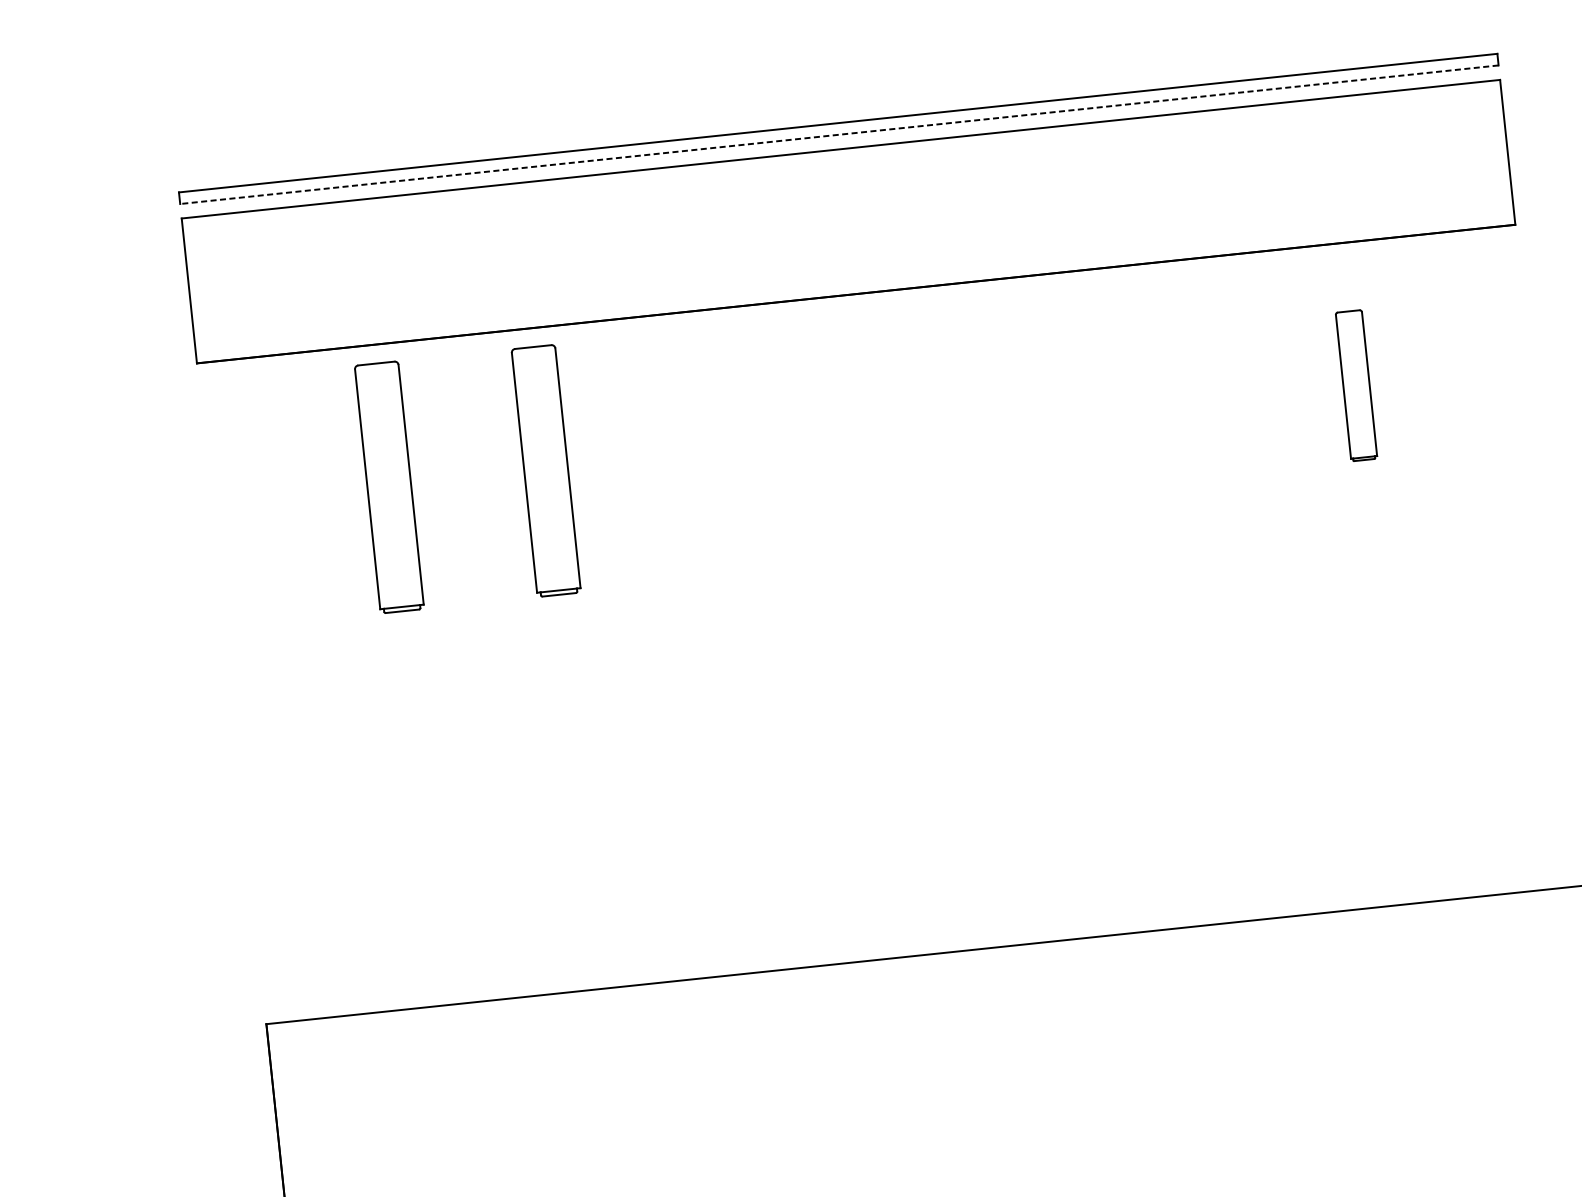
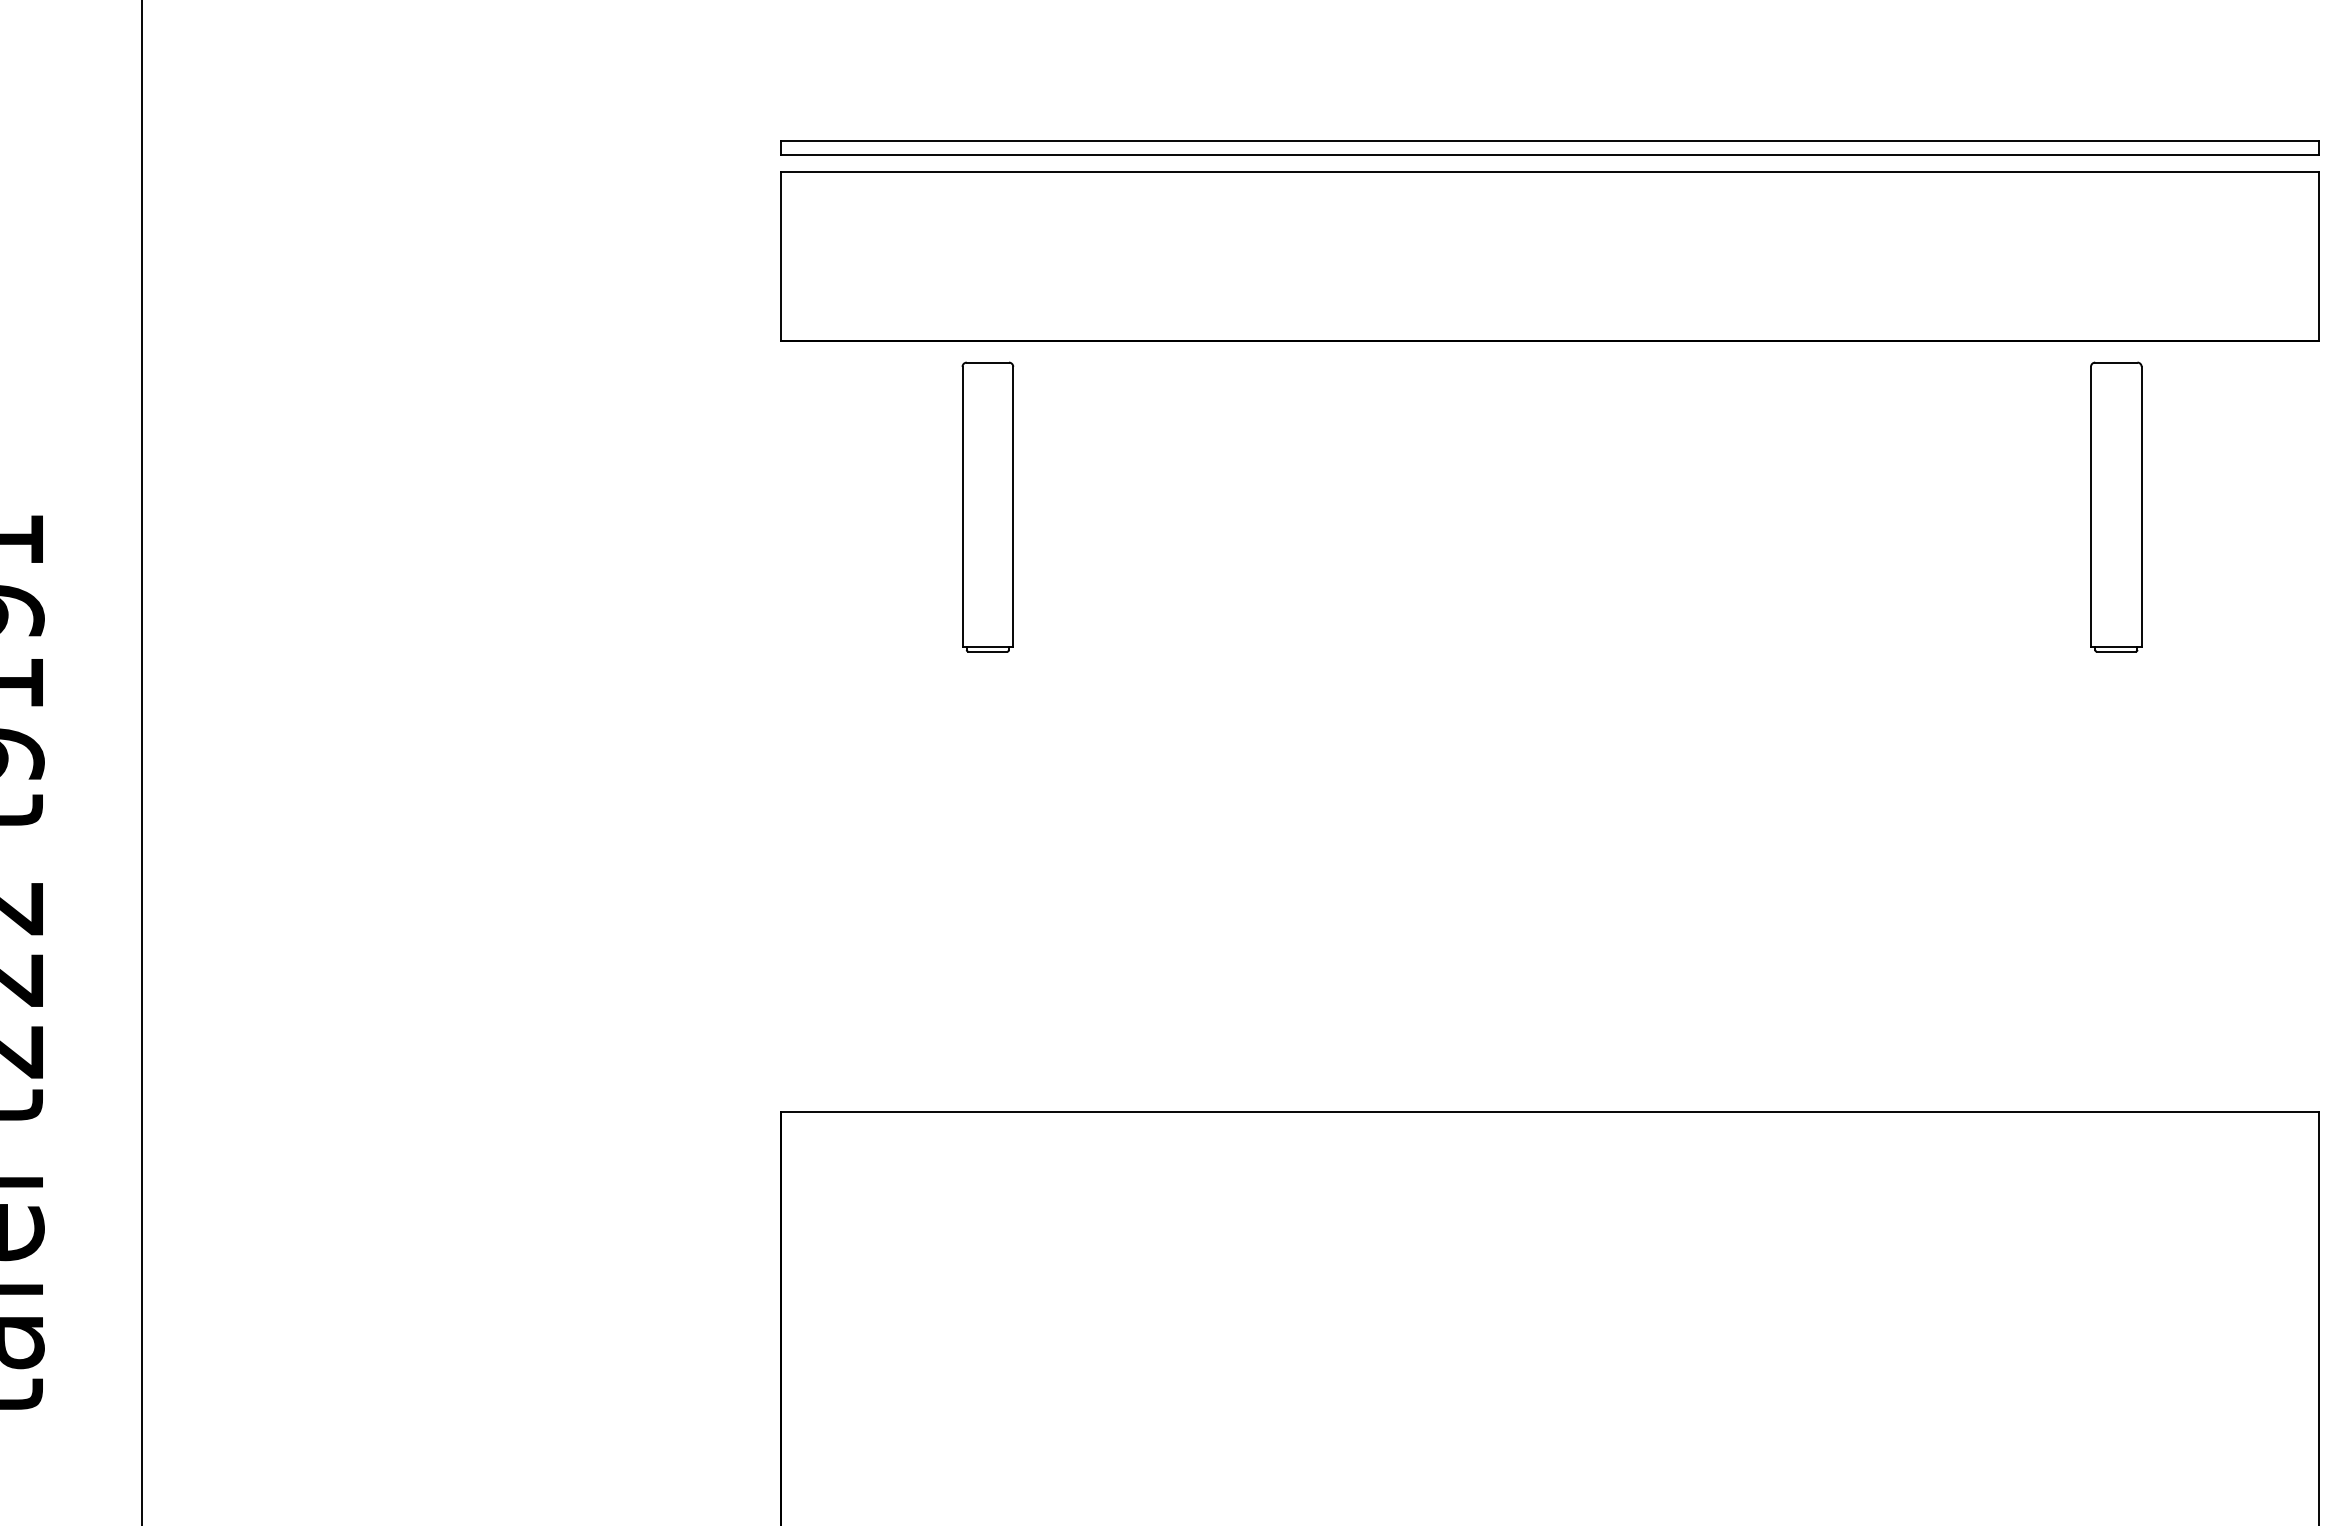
line: (838, 134) -> (1549, 154), dashed -> solid
part: (1356, 385) -> (2116, 506), size x1.67
part: (545, 470) -> (1170, 506), removed

